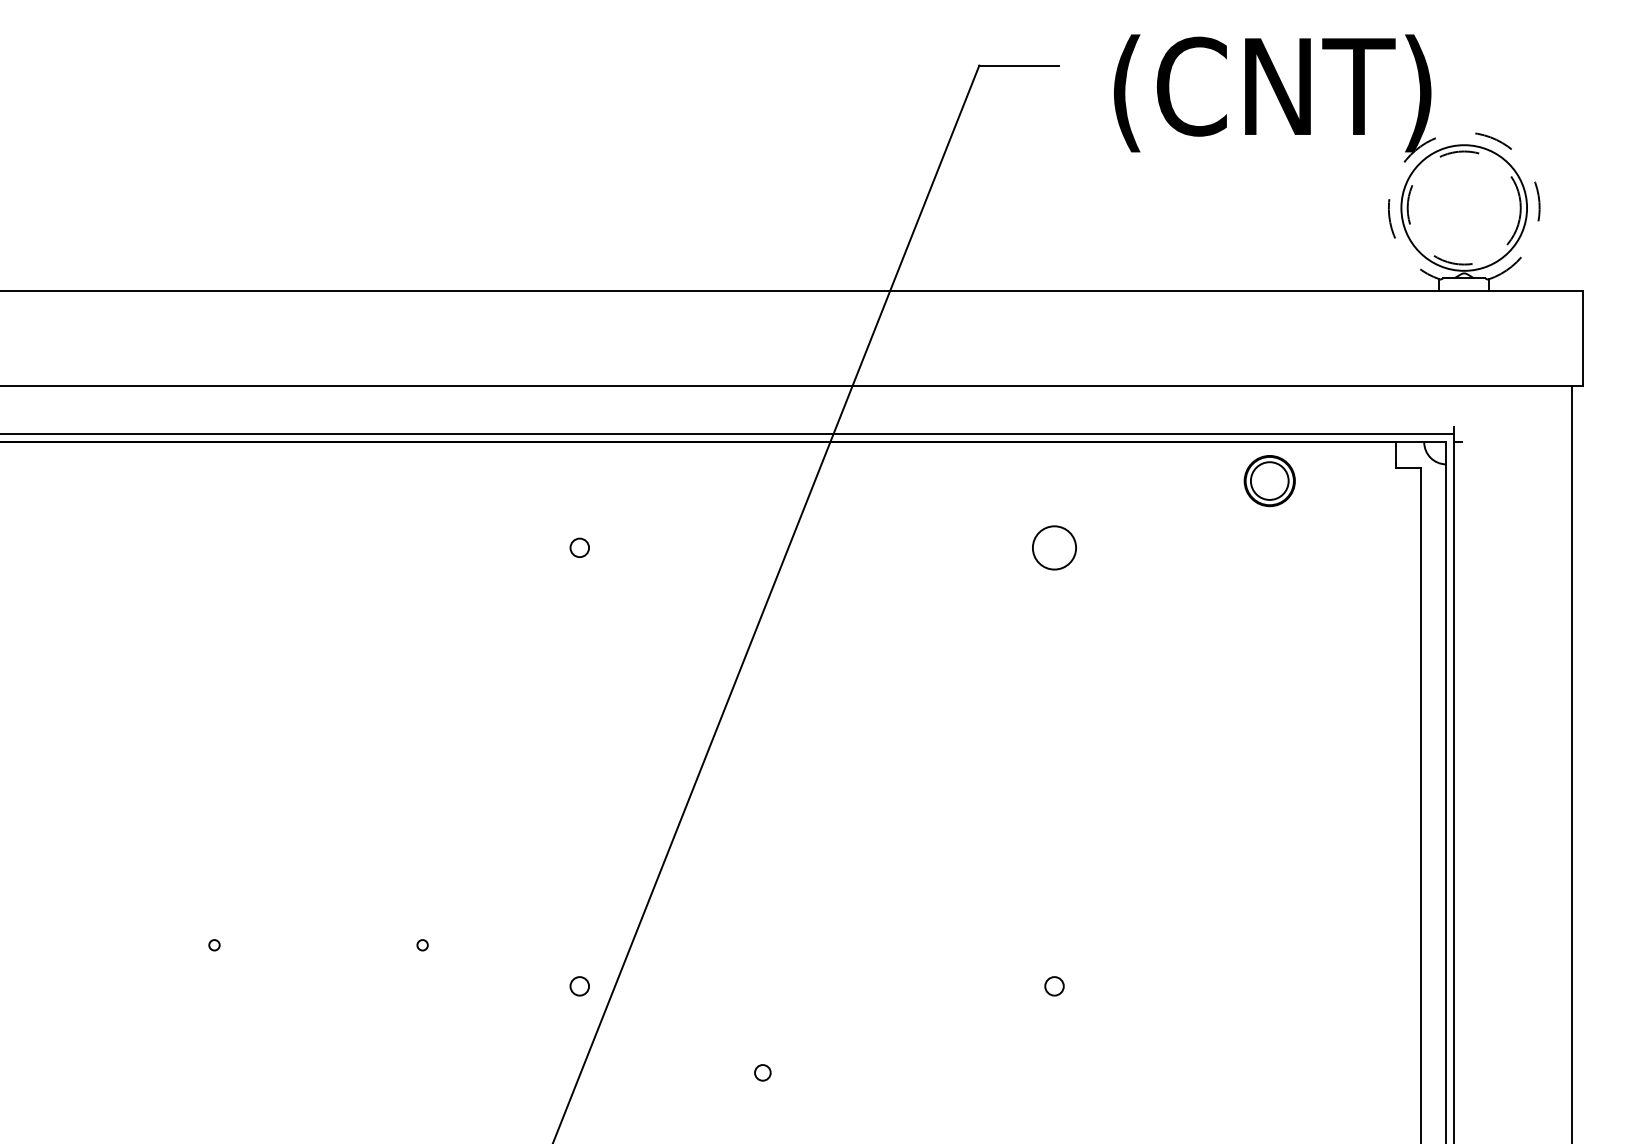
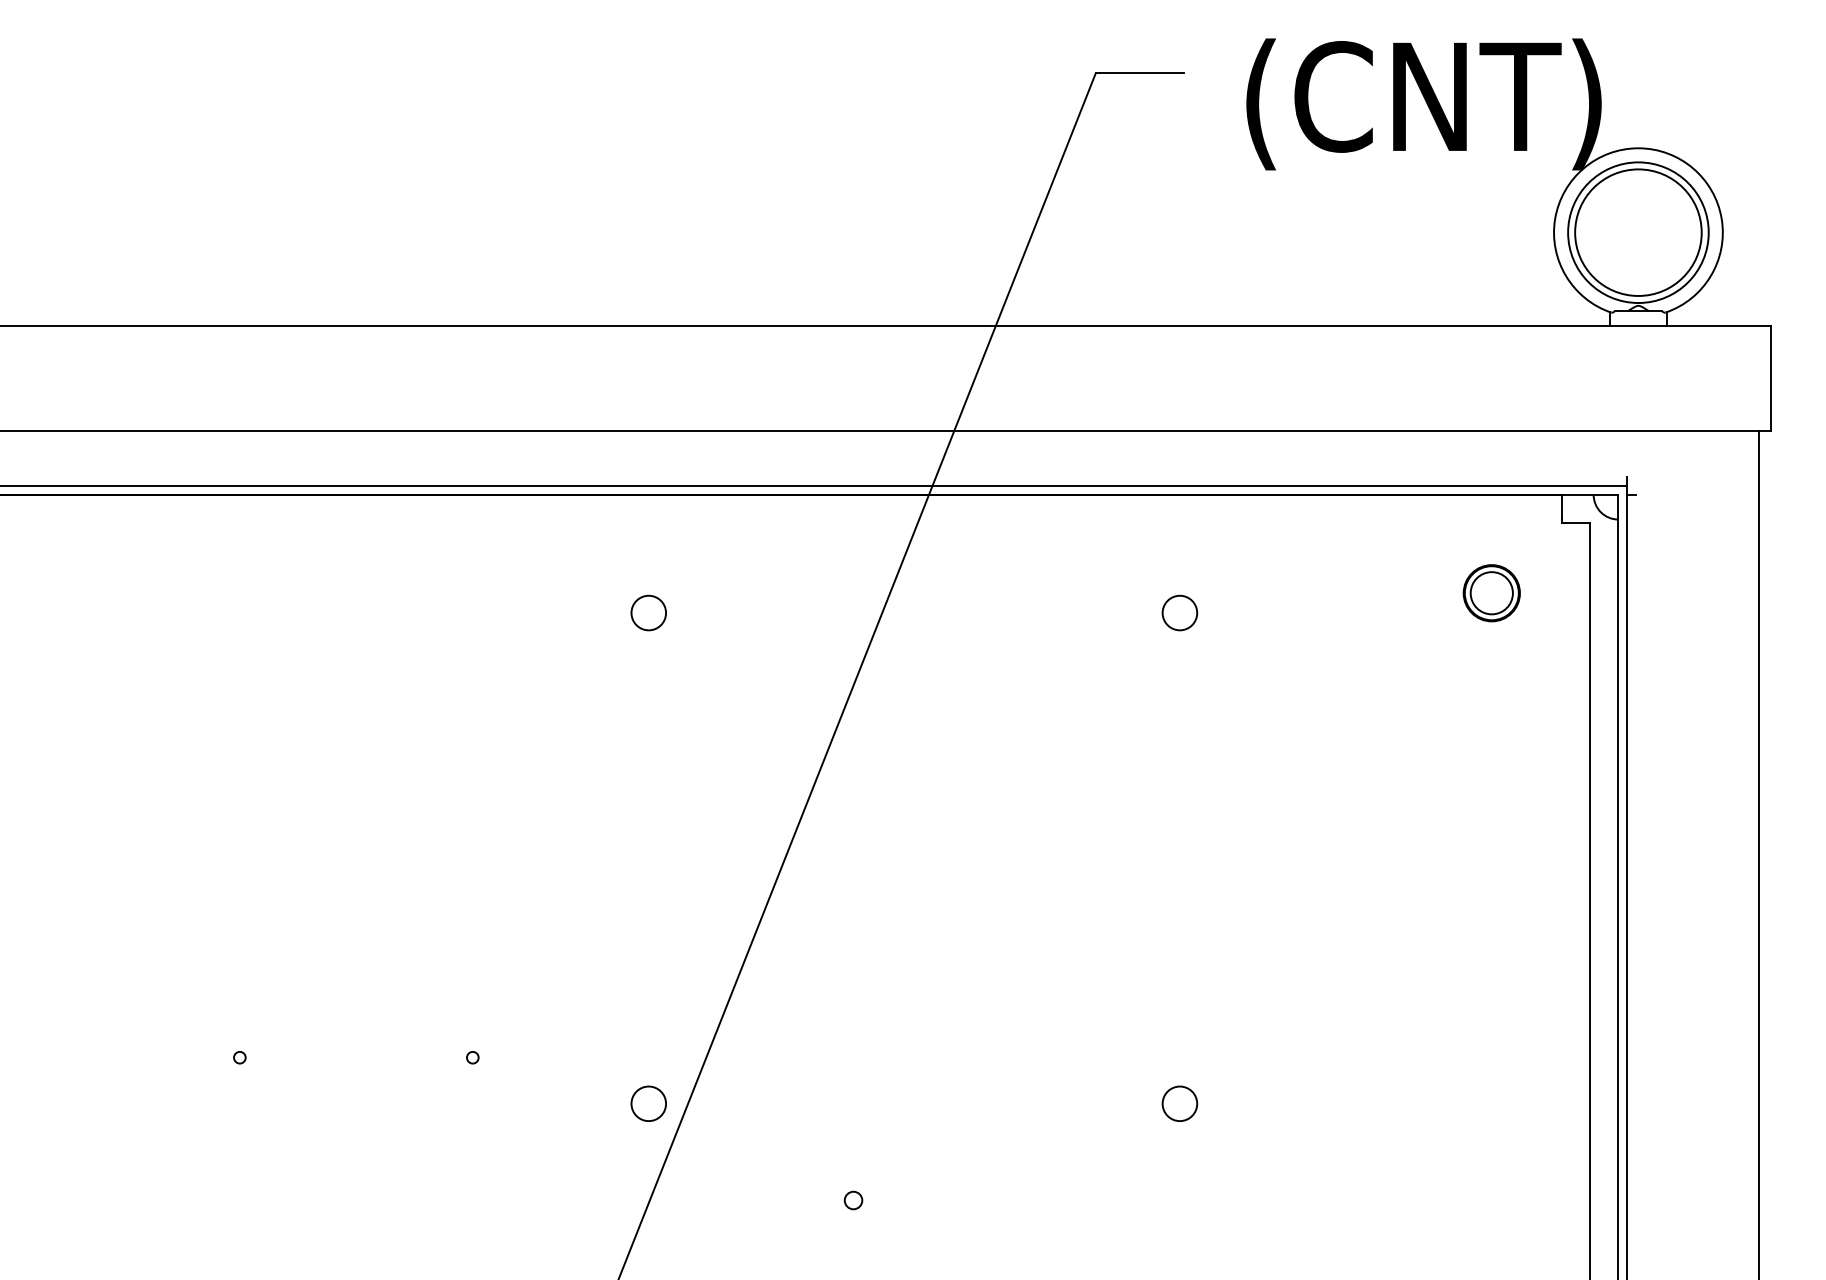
arc: (1464, 132) -> (1638, 148), dashed -> solid
circle: (1464, 207) -> (1638, 232), dashed -> solid
part: (1269, 481) -> (1491, 593), moved
circle: (579, 547) -> (648, 612), size x1.67
circle: (1054, 547) -> (1179, 612), size x0.71
circle: (579, 986) -> (648, 1103), size x1.67
circle: (1054, 986) -> (1179, 1103), size x1.67

